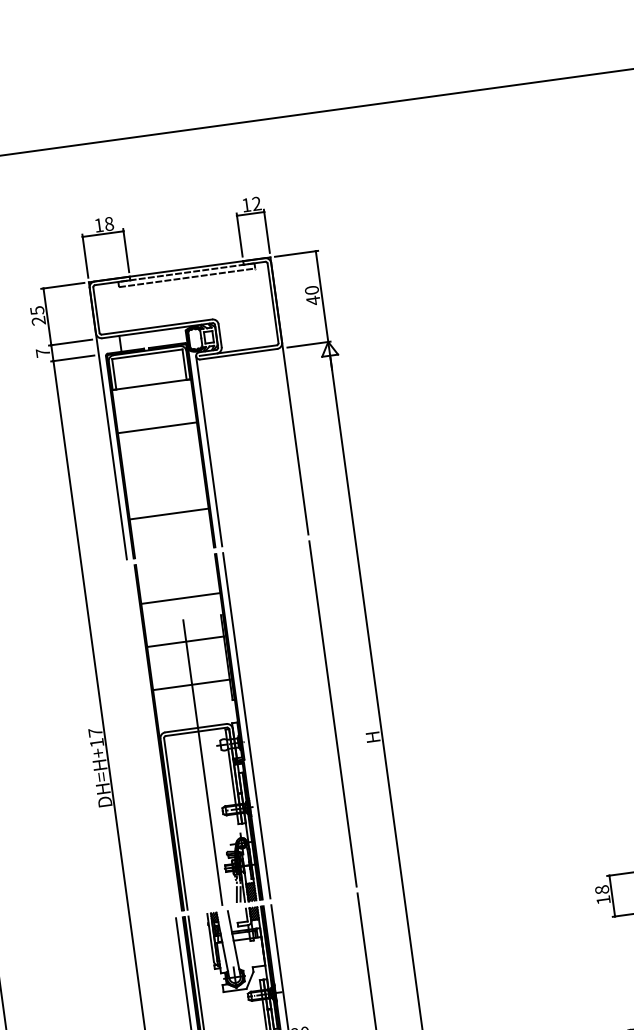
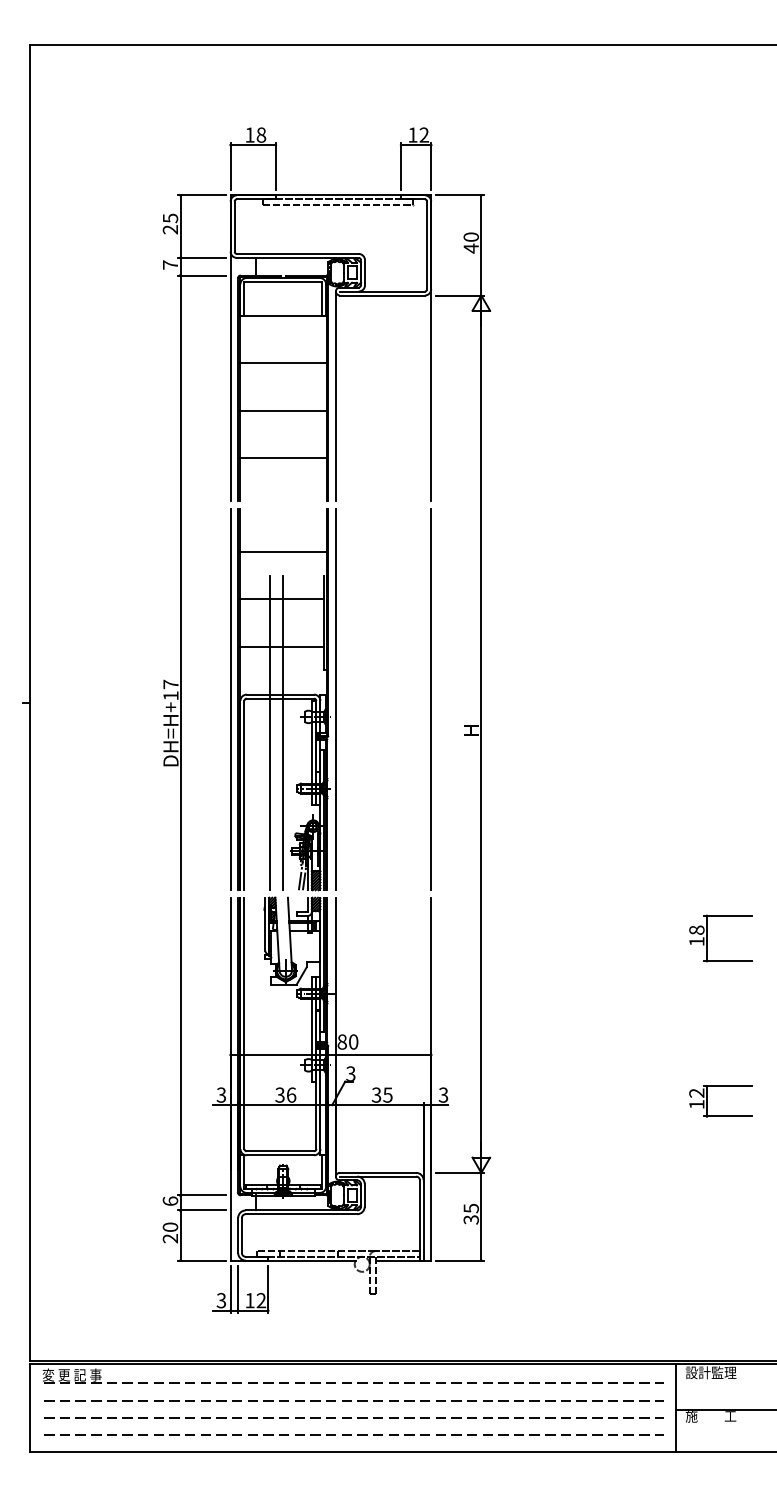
line: (162, 470) -> (282, 410), added
line: (151, 738) -> (230, 699), added
line: (191, 763) -> (270, 732), added

